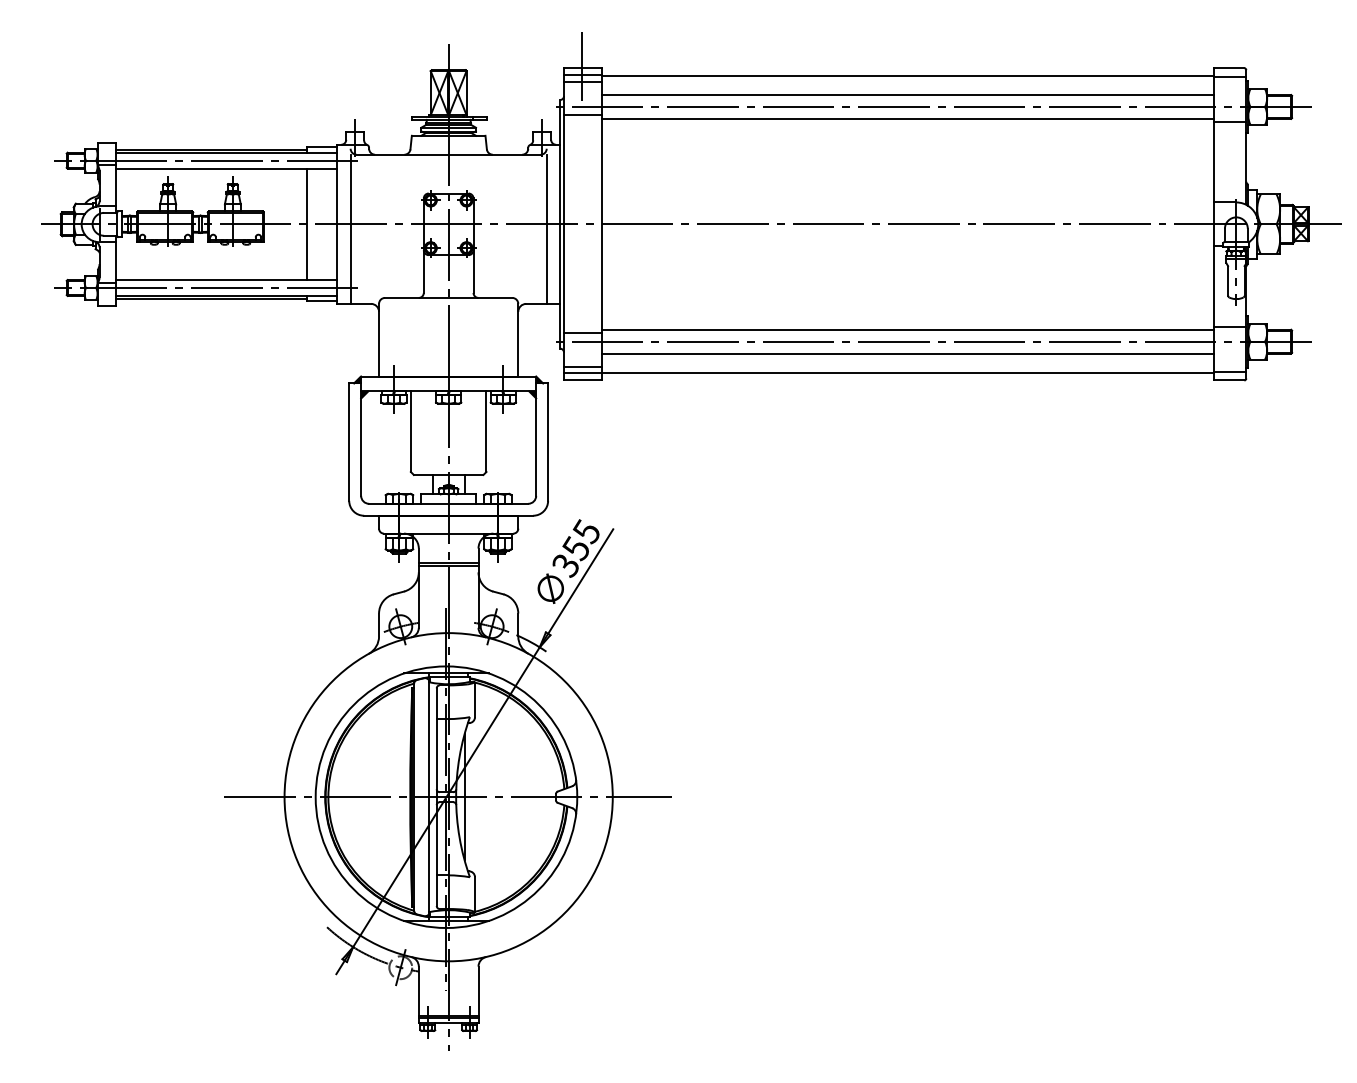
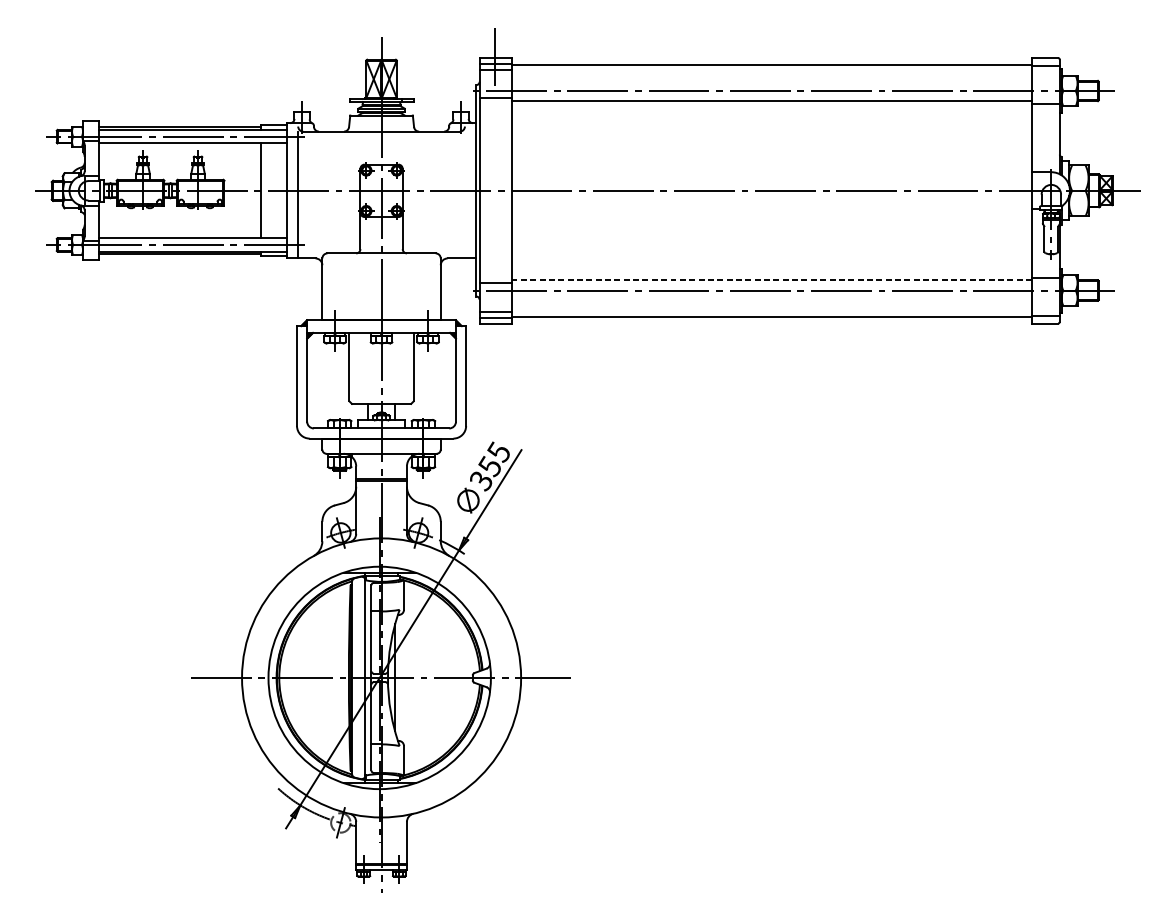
line: (907, 95) -> (771, 81), removed
line: (546, 228) -> (464, 194), removed
line: (907, 329) -> (771, 280), solid -> dashed
line: (907, 353) -> (771, 300), removed

